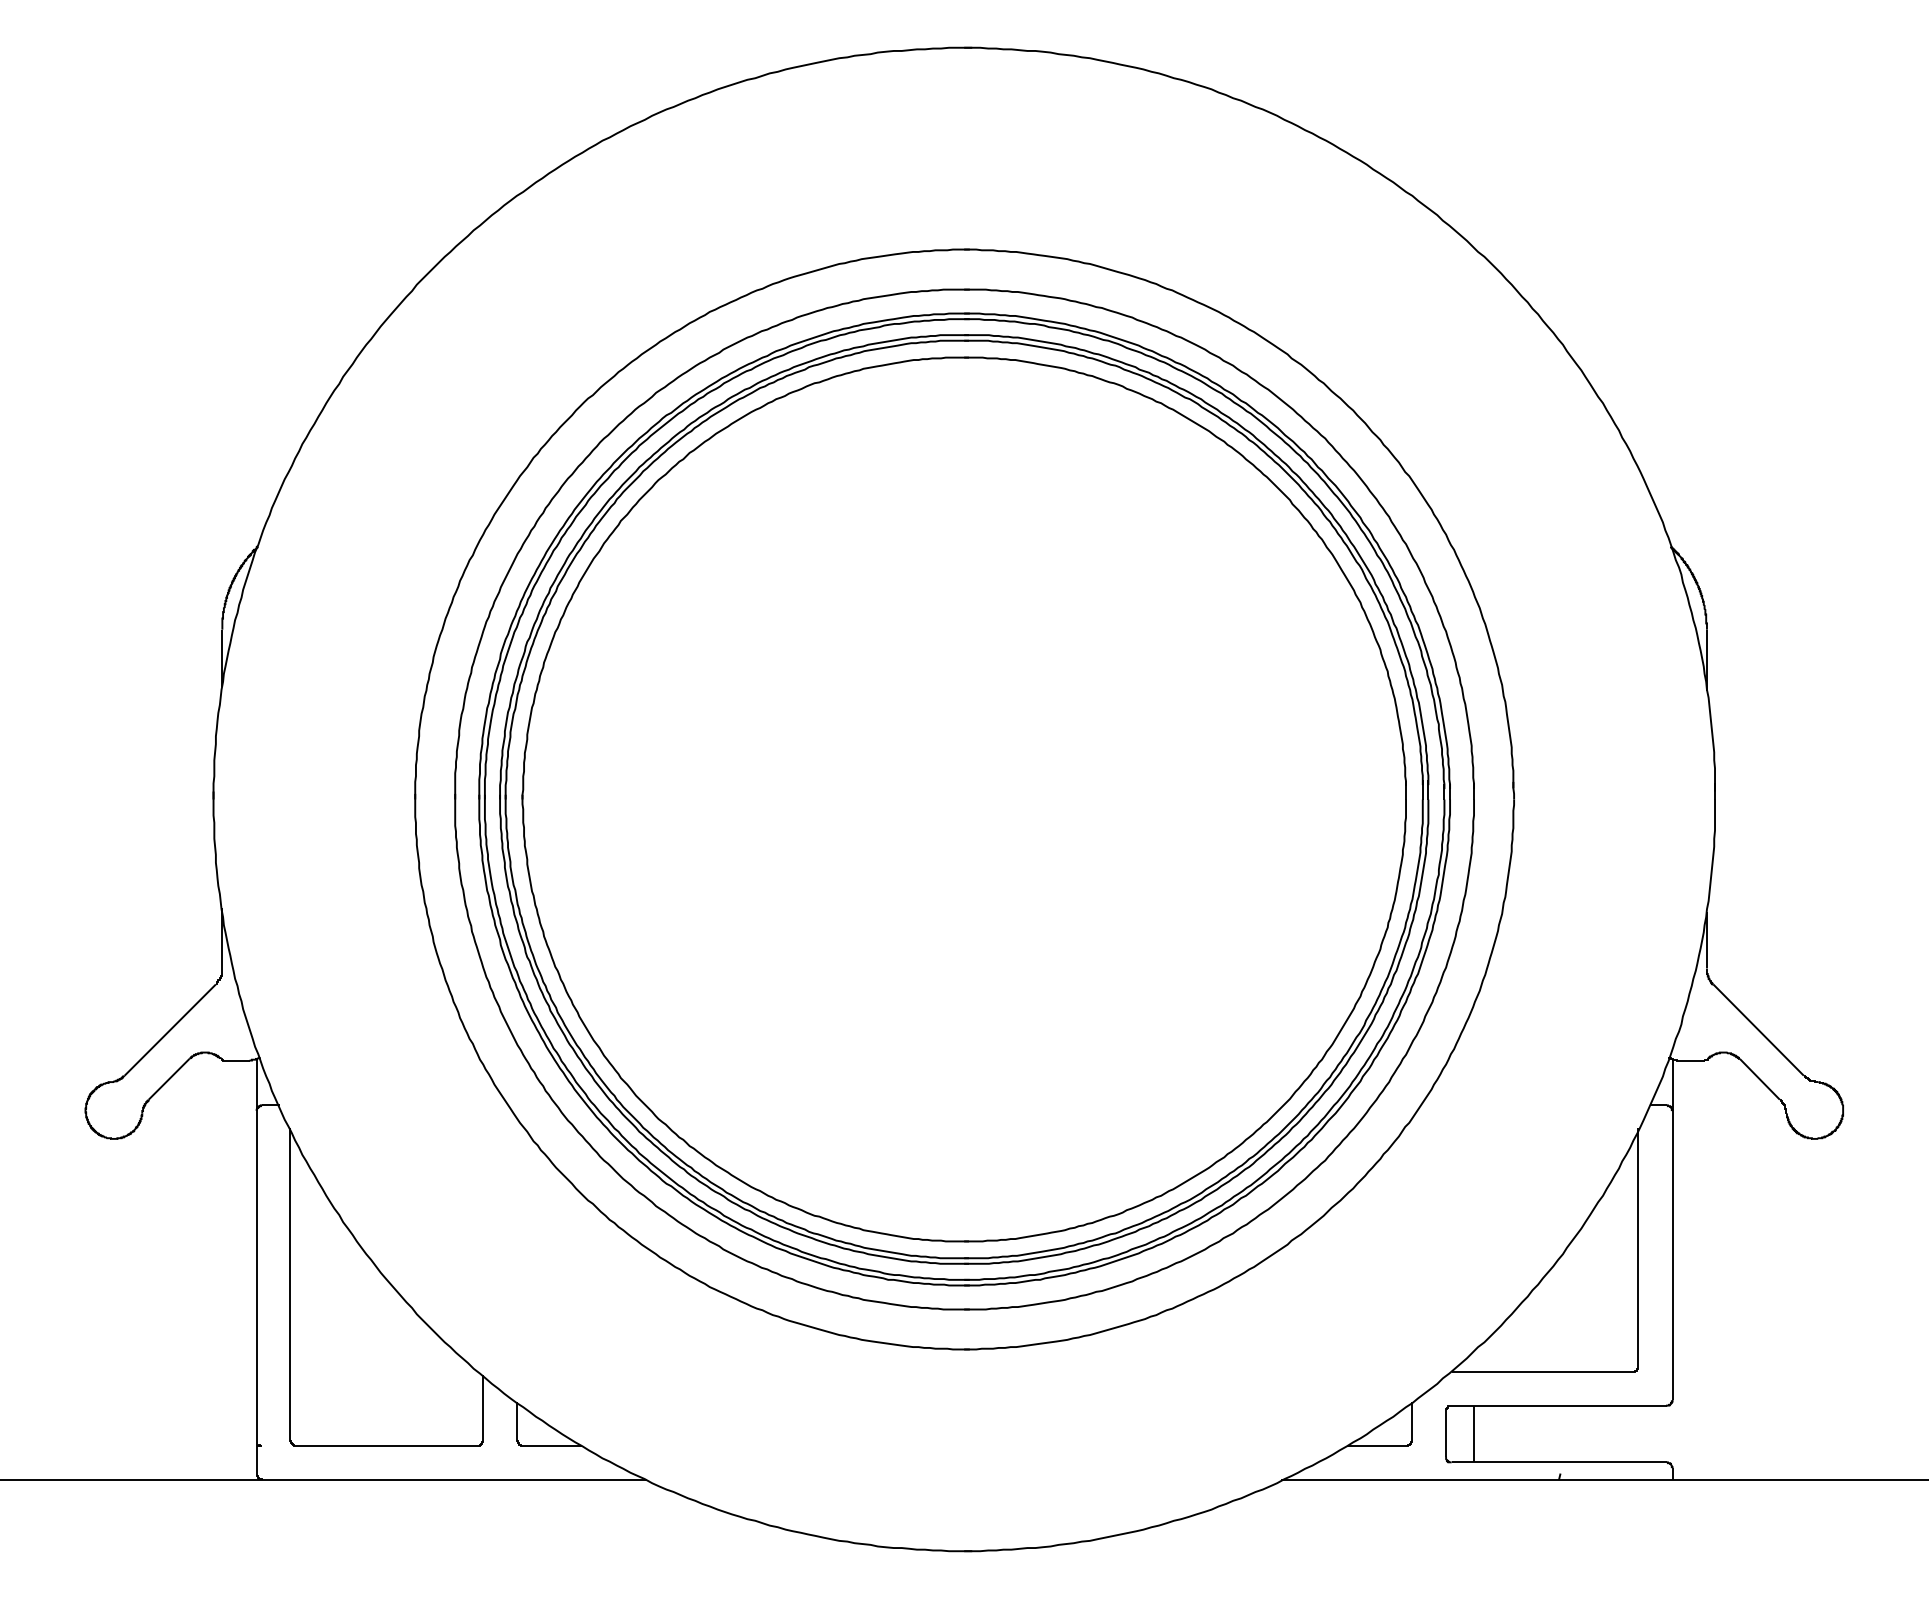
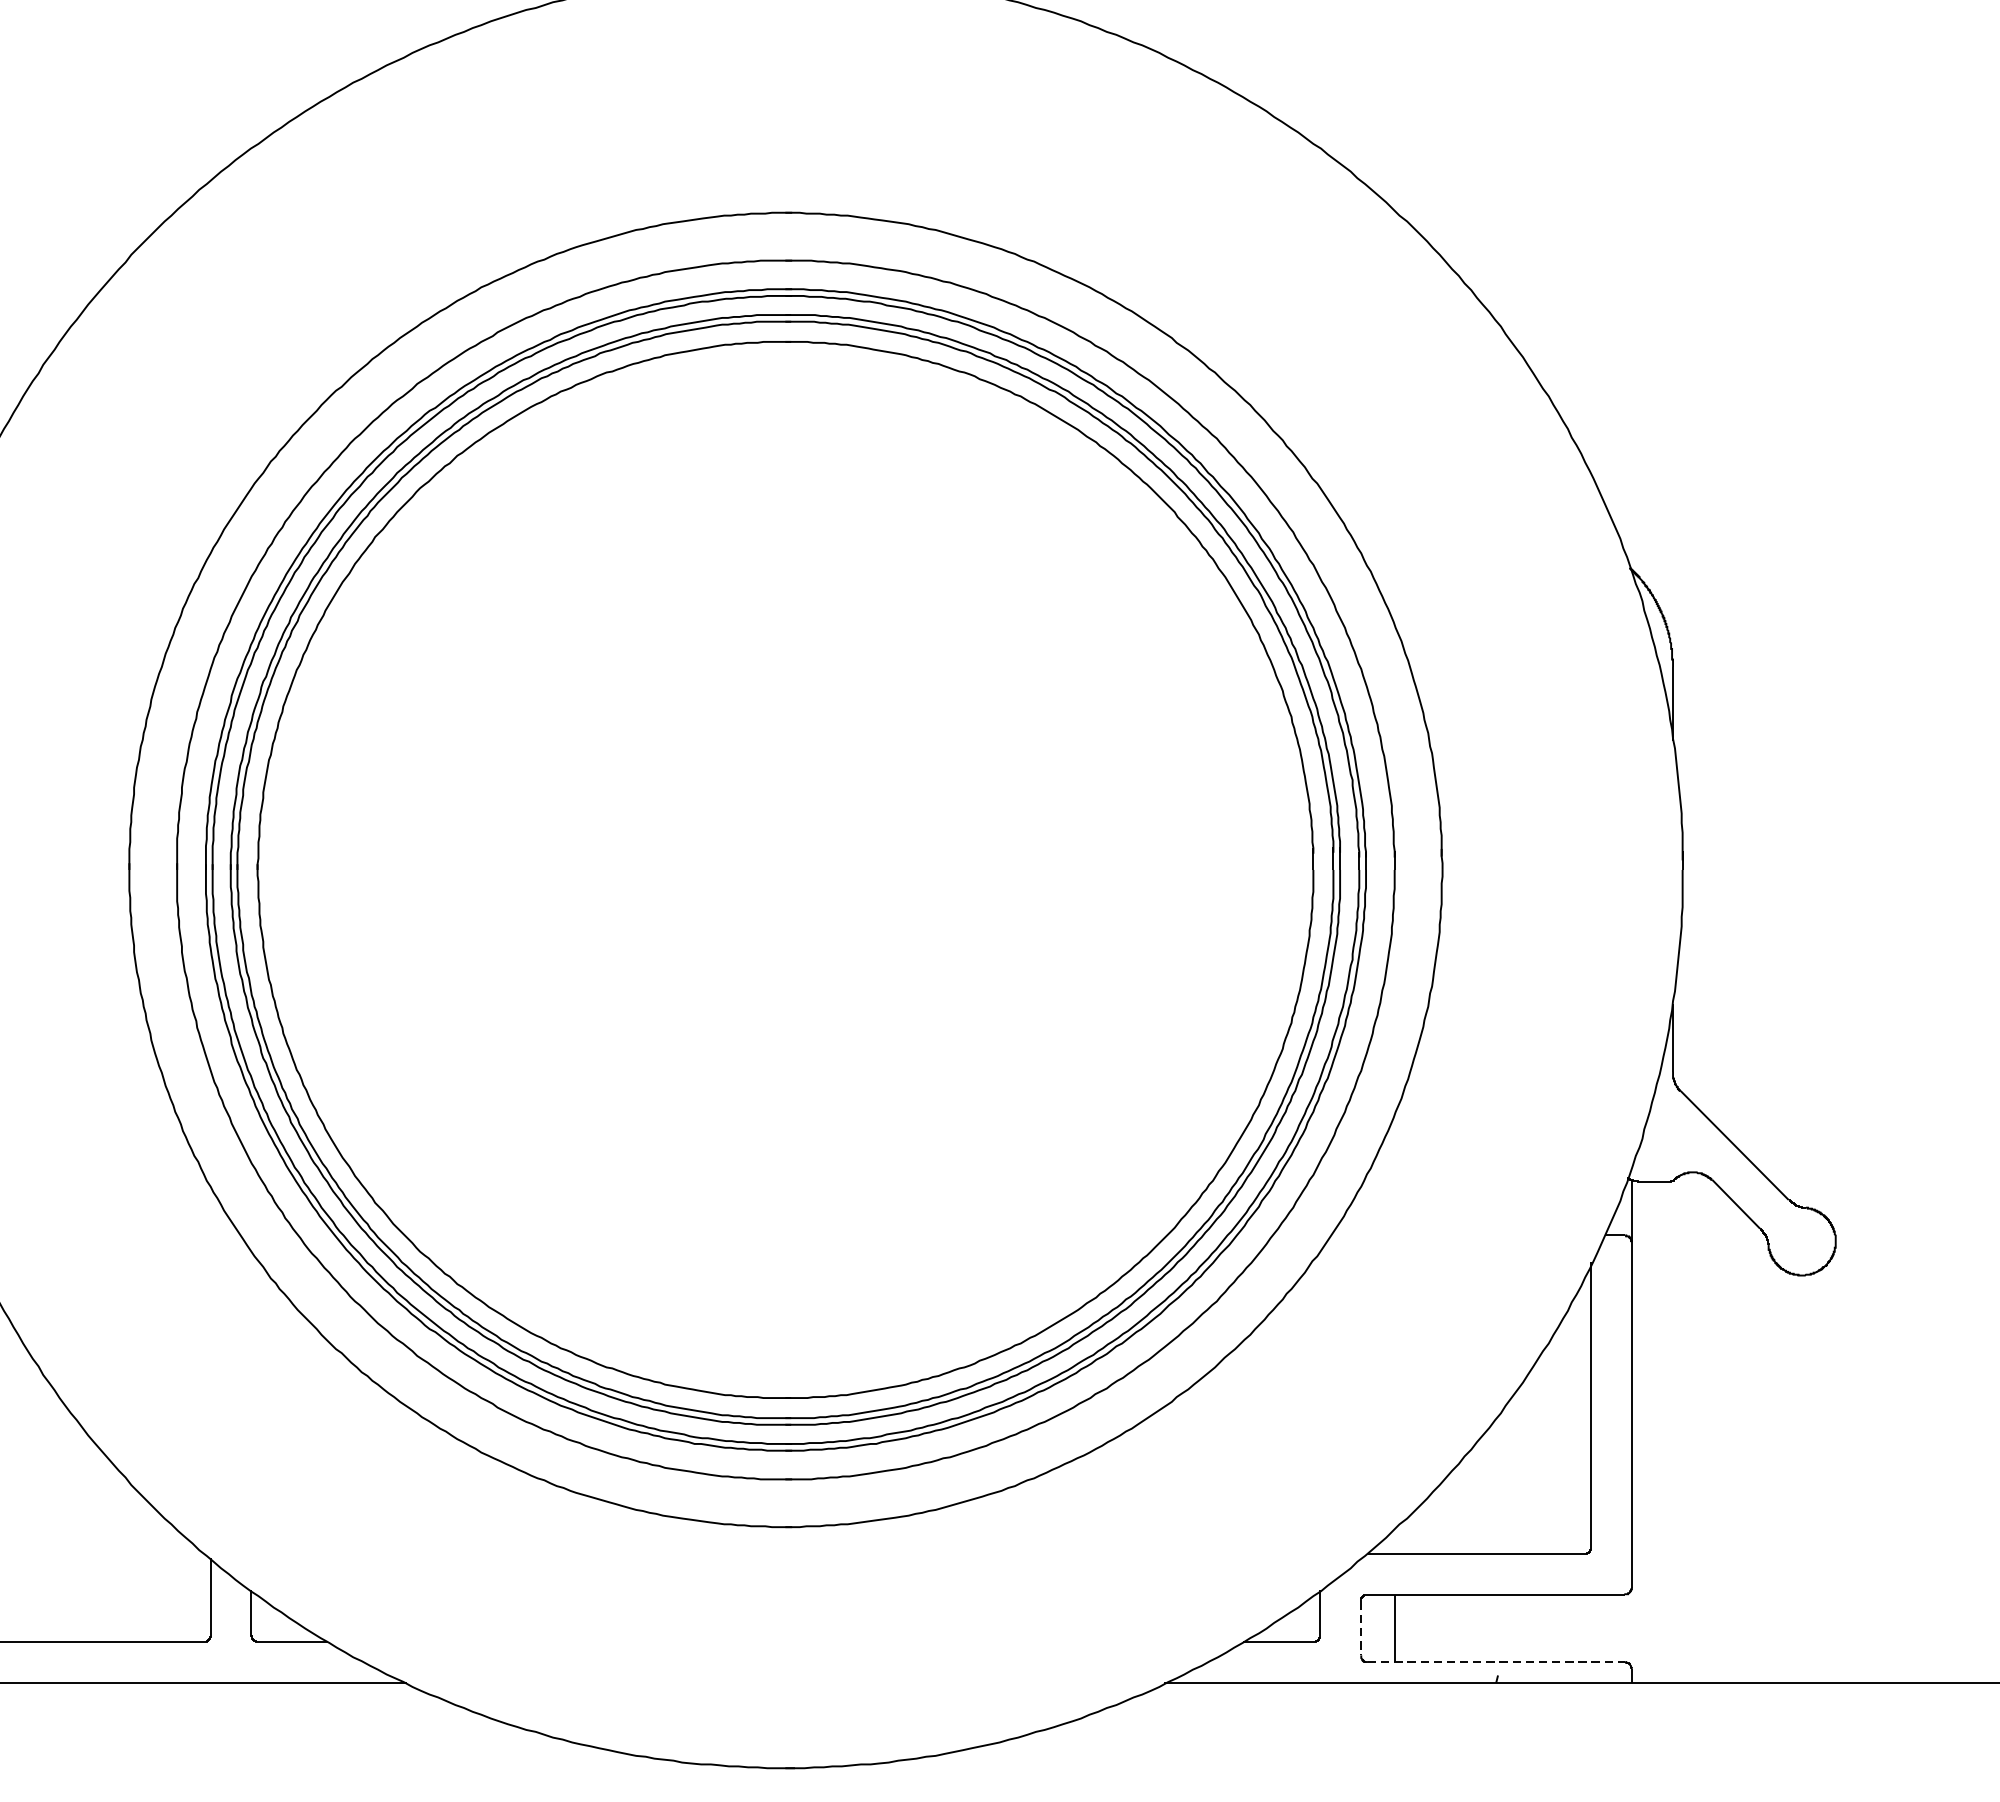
line: (1446, 1434) -> (1361, 1628), solid -> dashed
line: (1559, 1462) -> (1496, 1662), solid -> dashed

